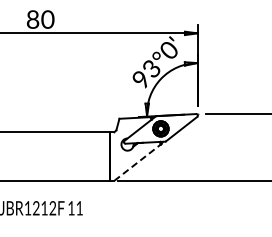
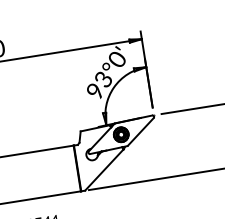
line: (137, 162) -> (104, 169), dashed -> solid

